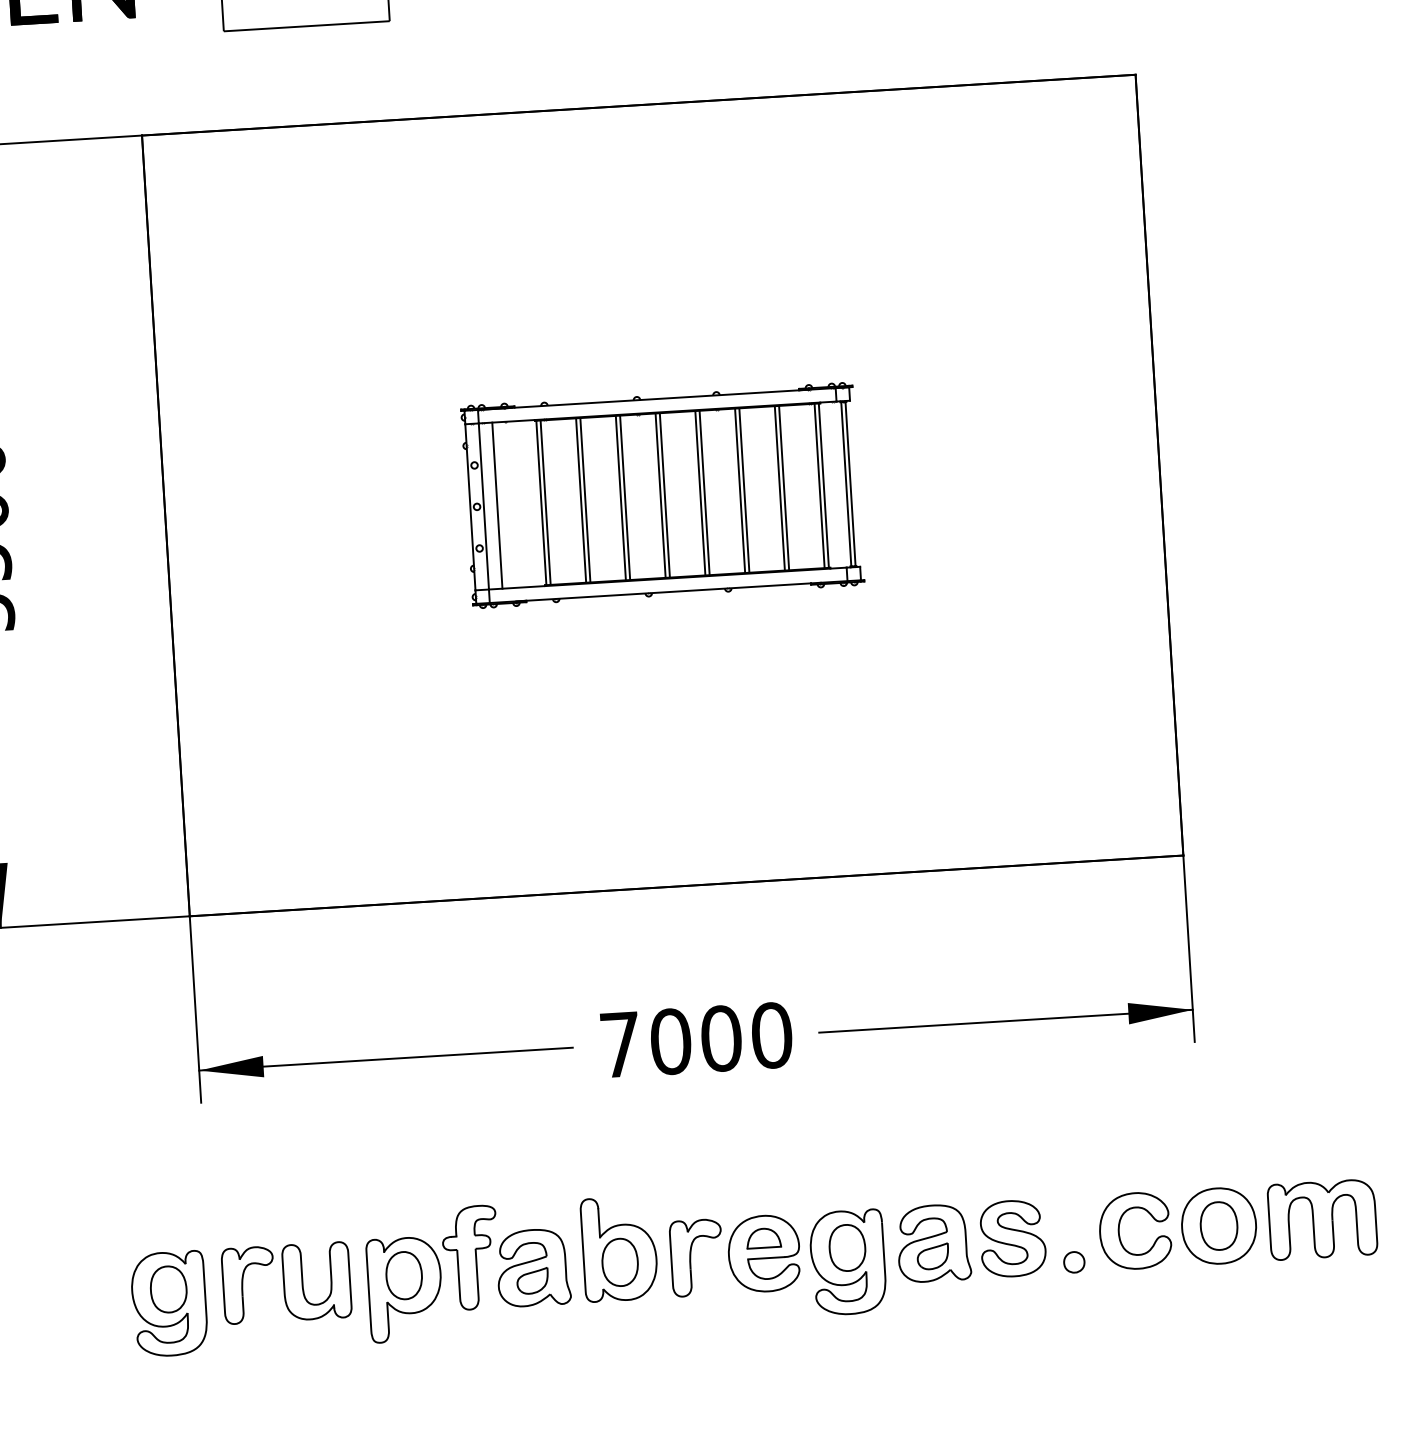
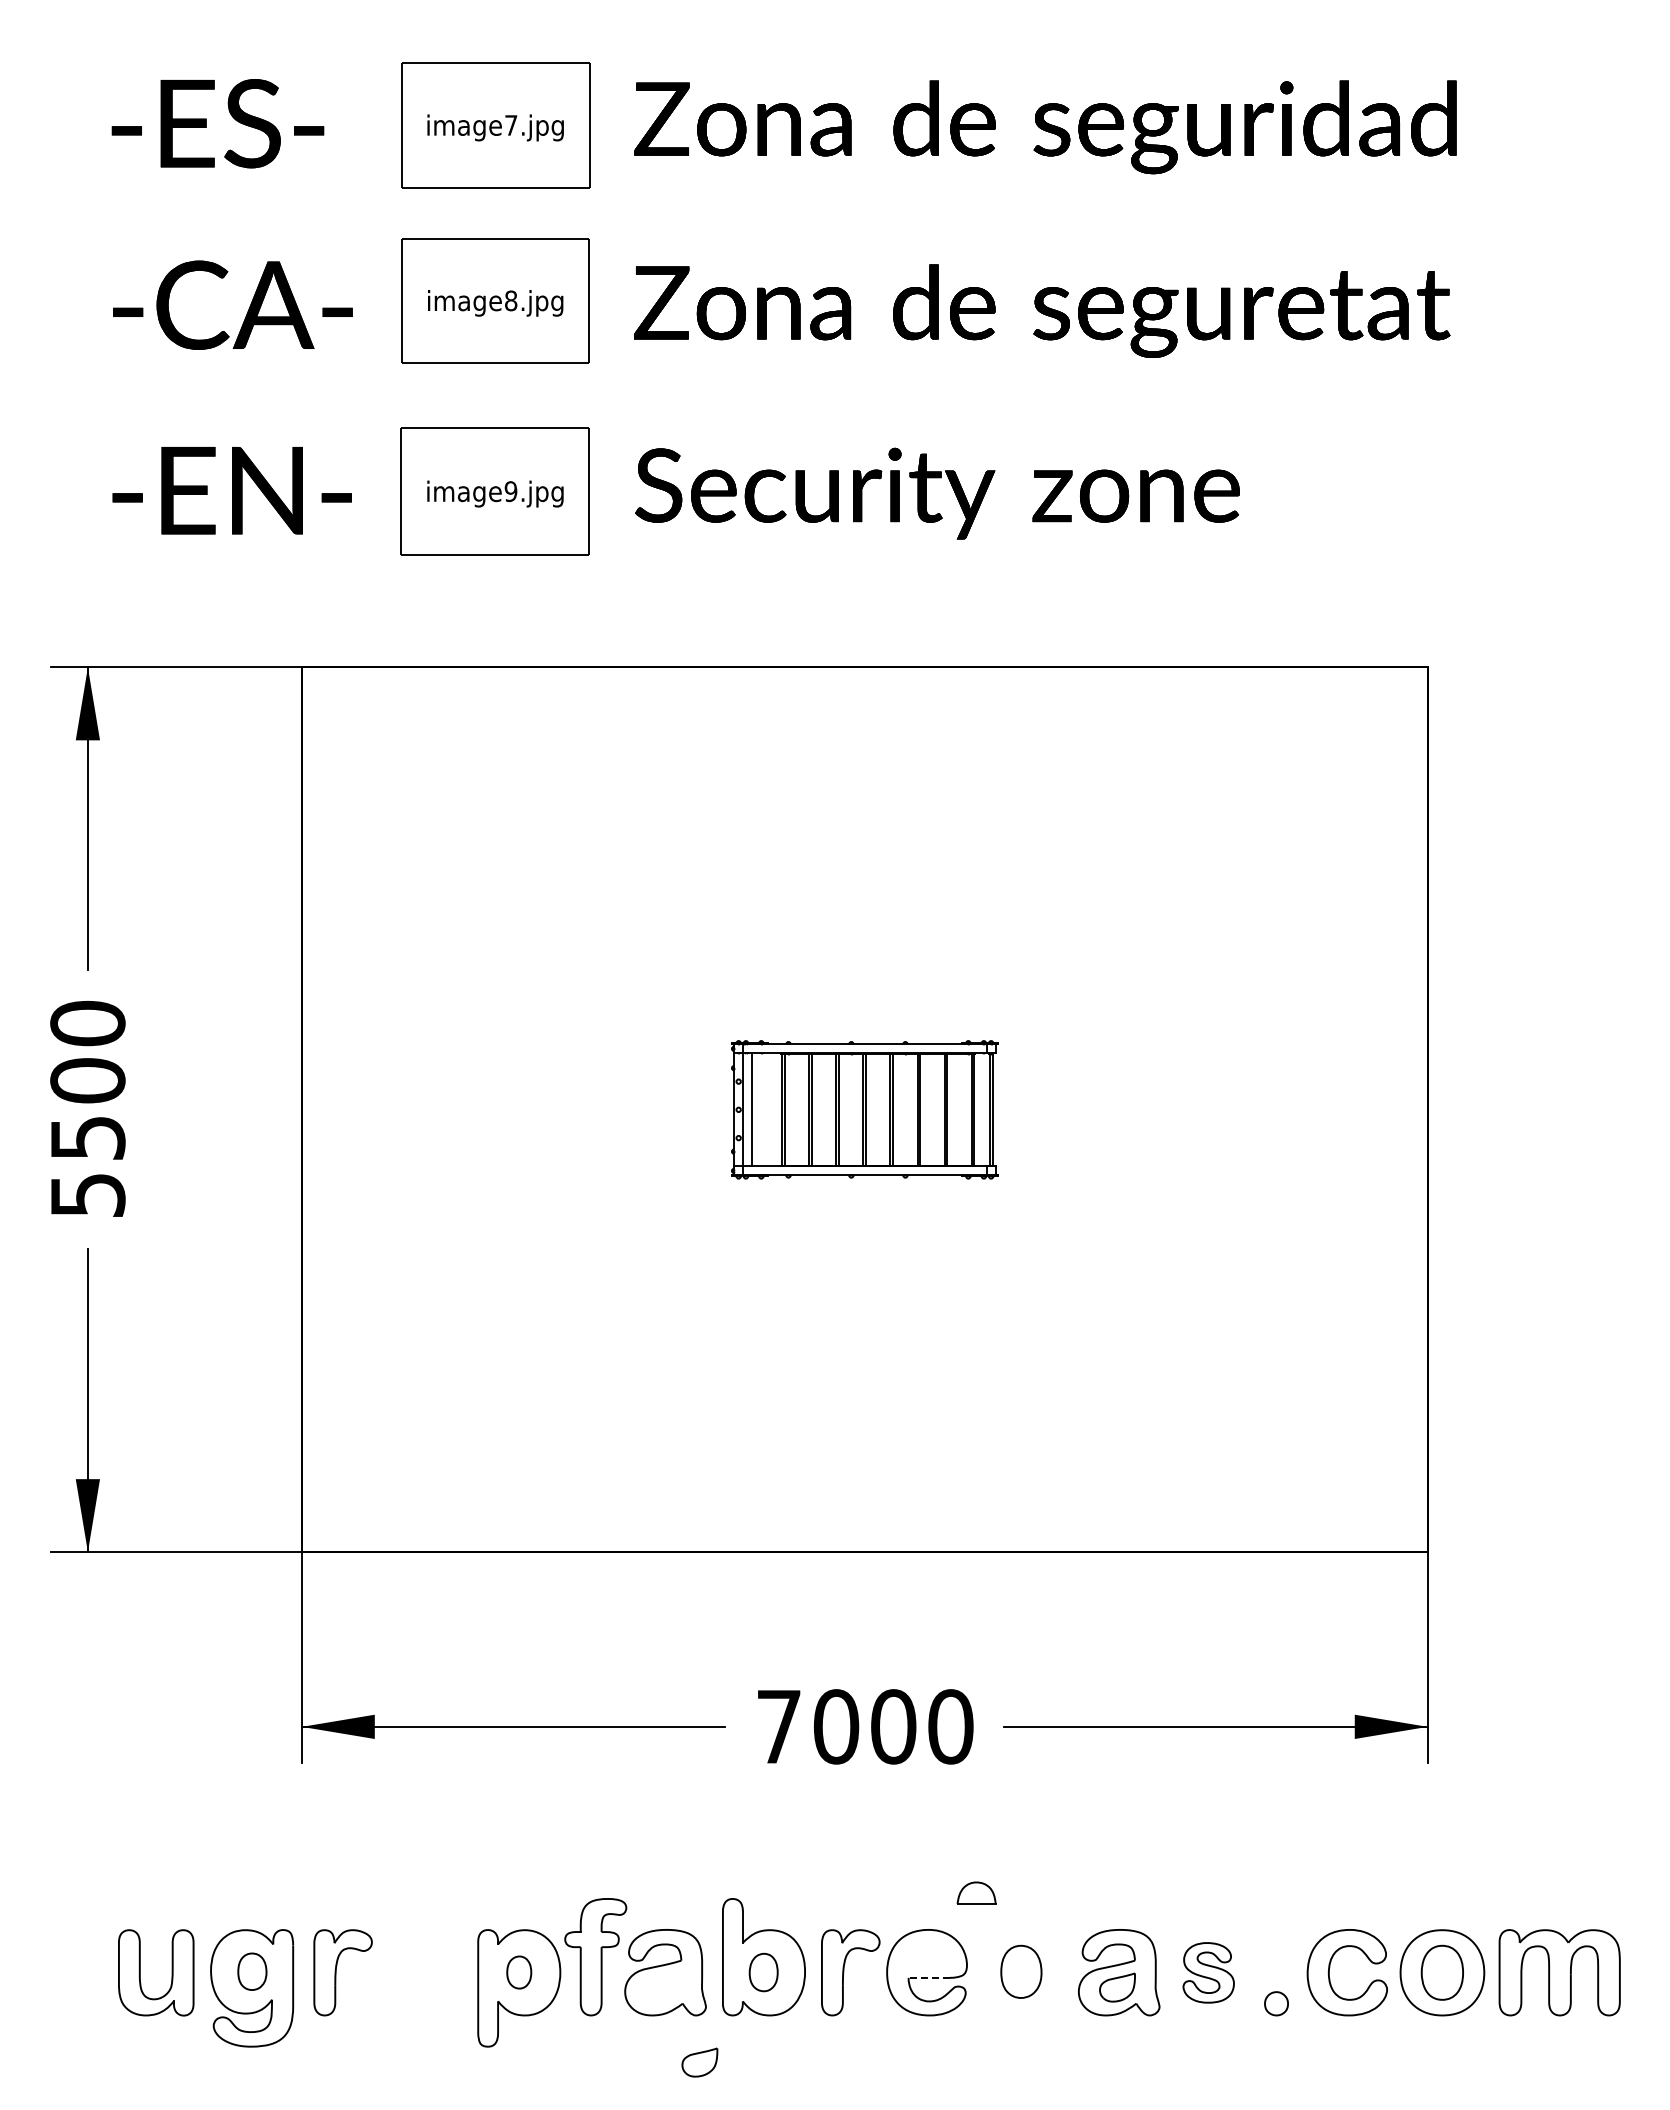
part: (662, 495) -> (864, 1109), size x0.6
part: (763, 1237) -> (976, 1892), moved
part: (1012, 1238) -> (1208, 1972), size x0.7
line: (766, 1257) -> (929, 1977), solid -> dashed
part: (619, 1262) -> (763, 1972), size x0.7
part: (848, 1262) -> (1021, 1988), removed
part: (404, 1275) -> (519, 1972), size x0.6
part: (330, 1280) -> (171, 1972), moved
part: (532, 1281) -> (699, 2062), moved
part: (168, 1289) -> (252, 1971), size x0.7

